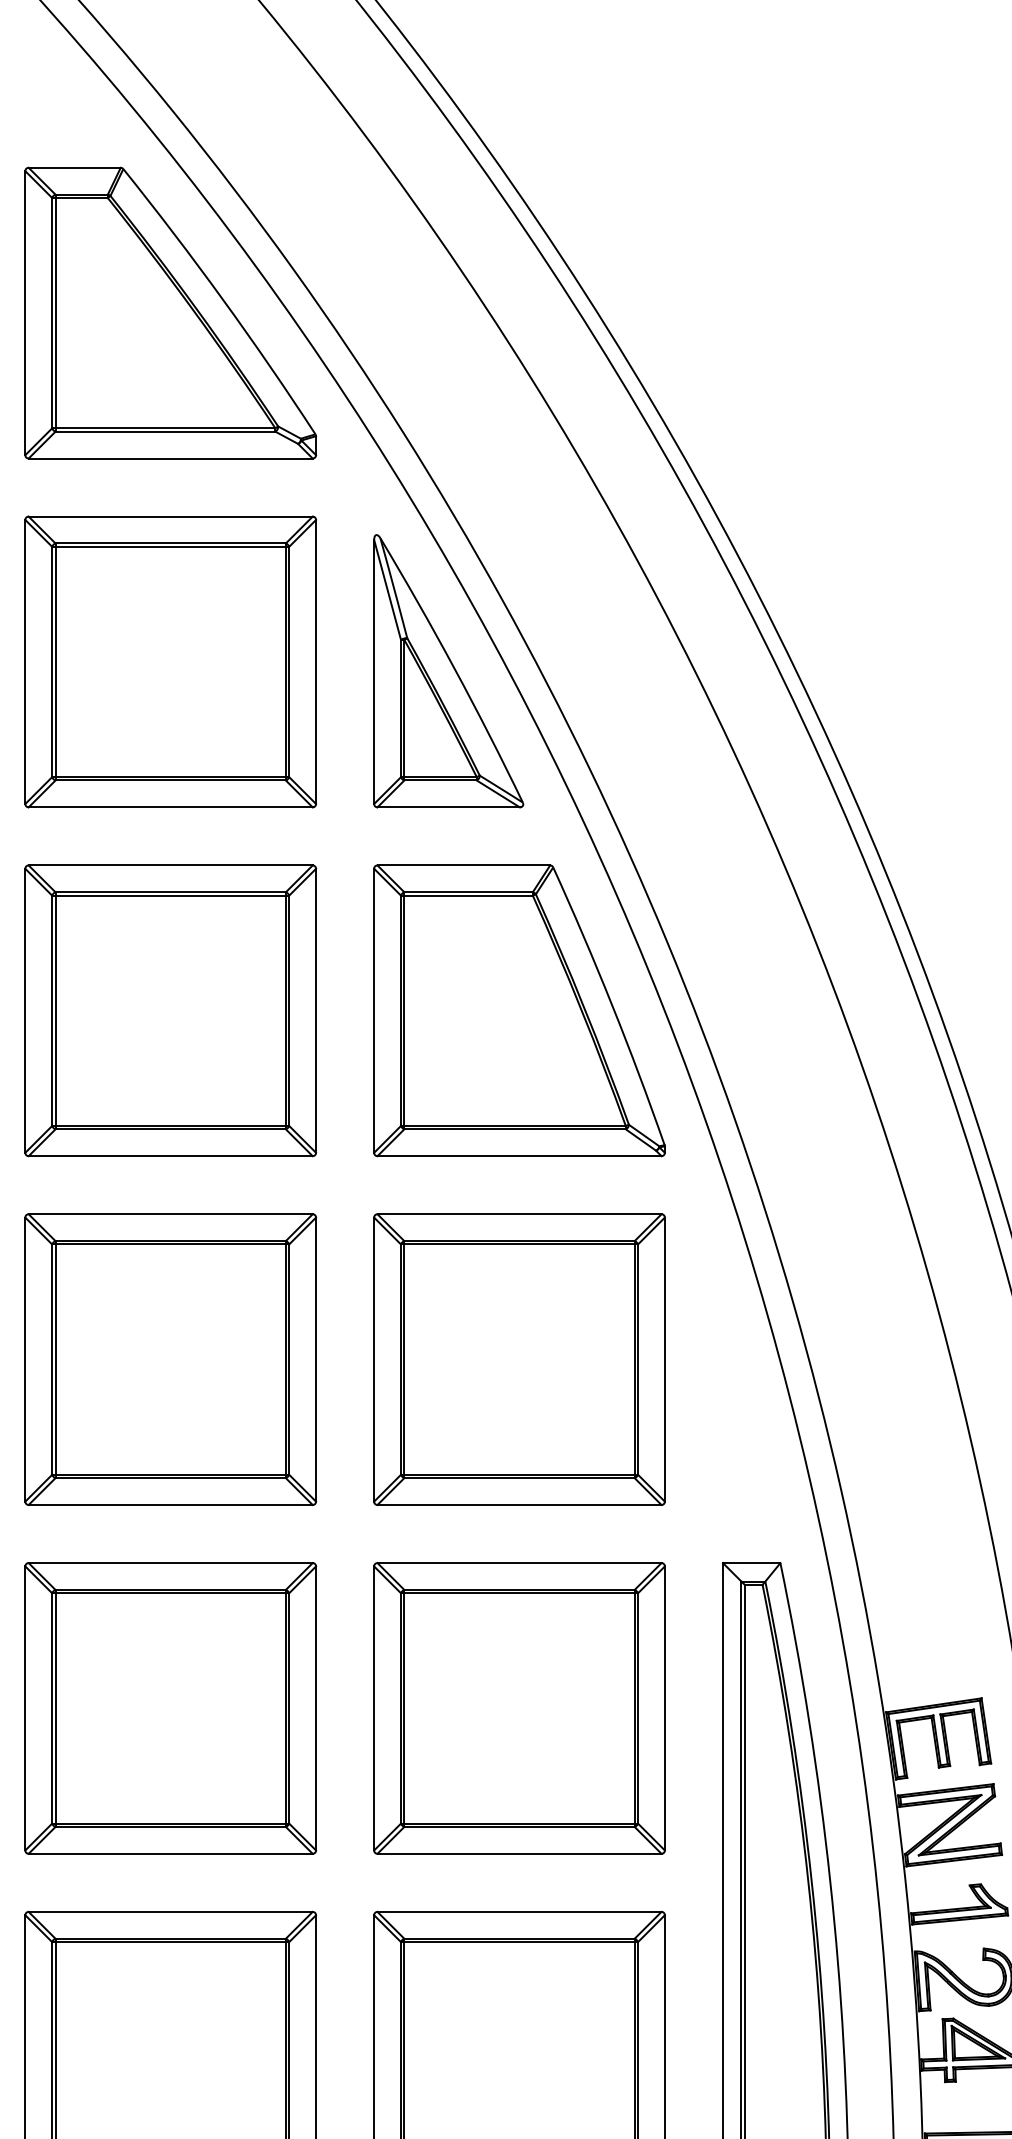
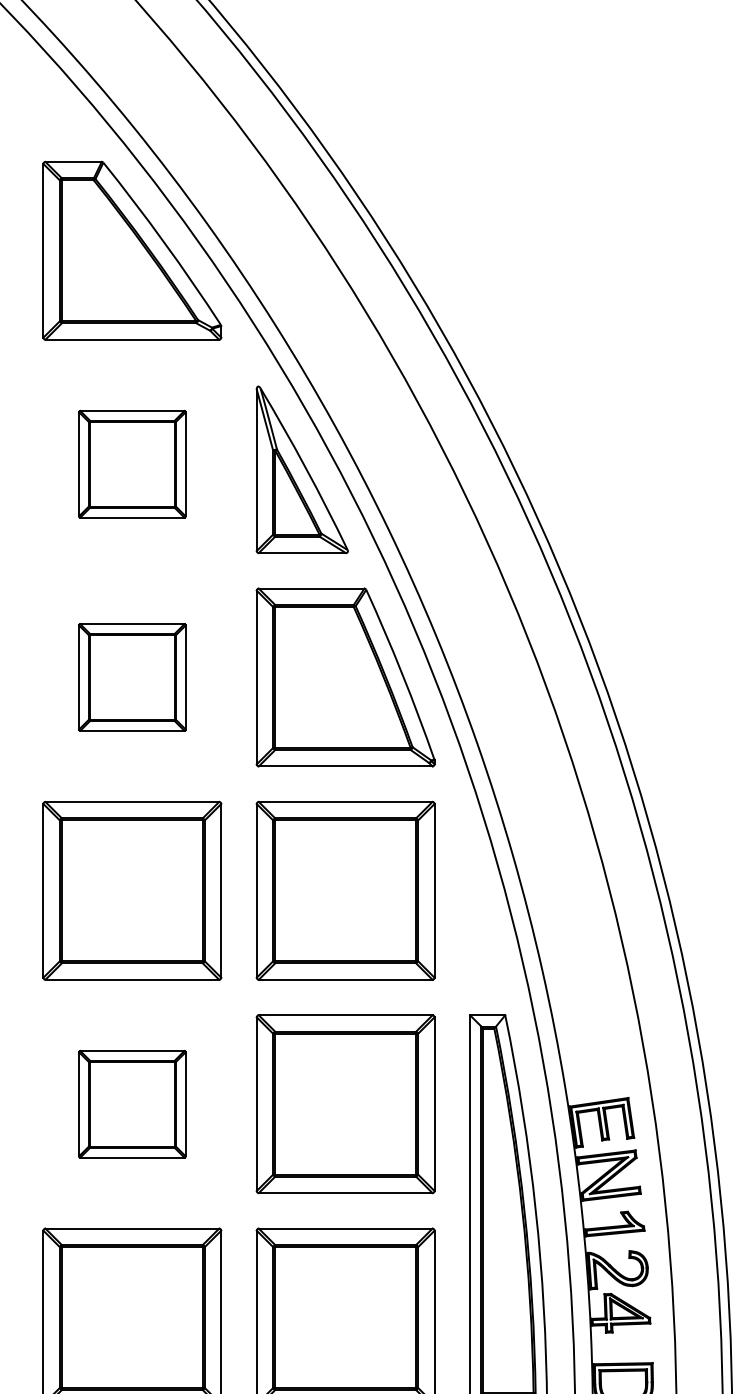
part: (170, 662) -> (132, 464), size x0.6
part: (170, 1010) -> (132, 677), size x0.6
part: (170, 1708) -> (132, 1104), size x0.6

